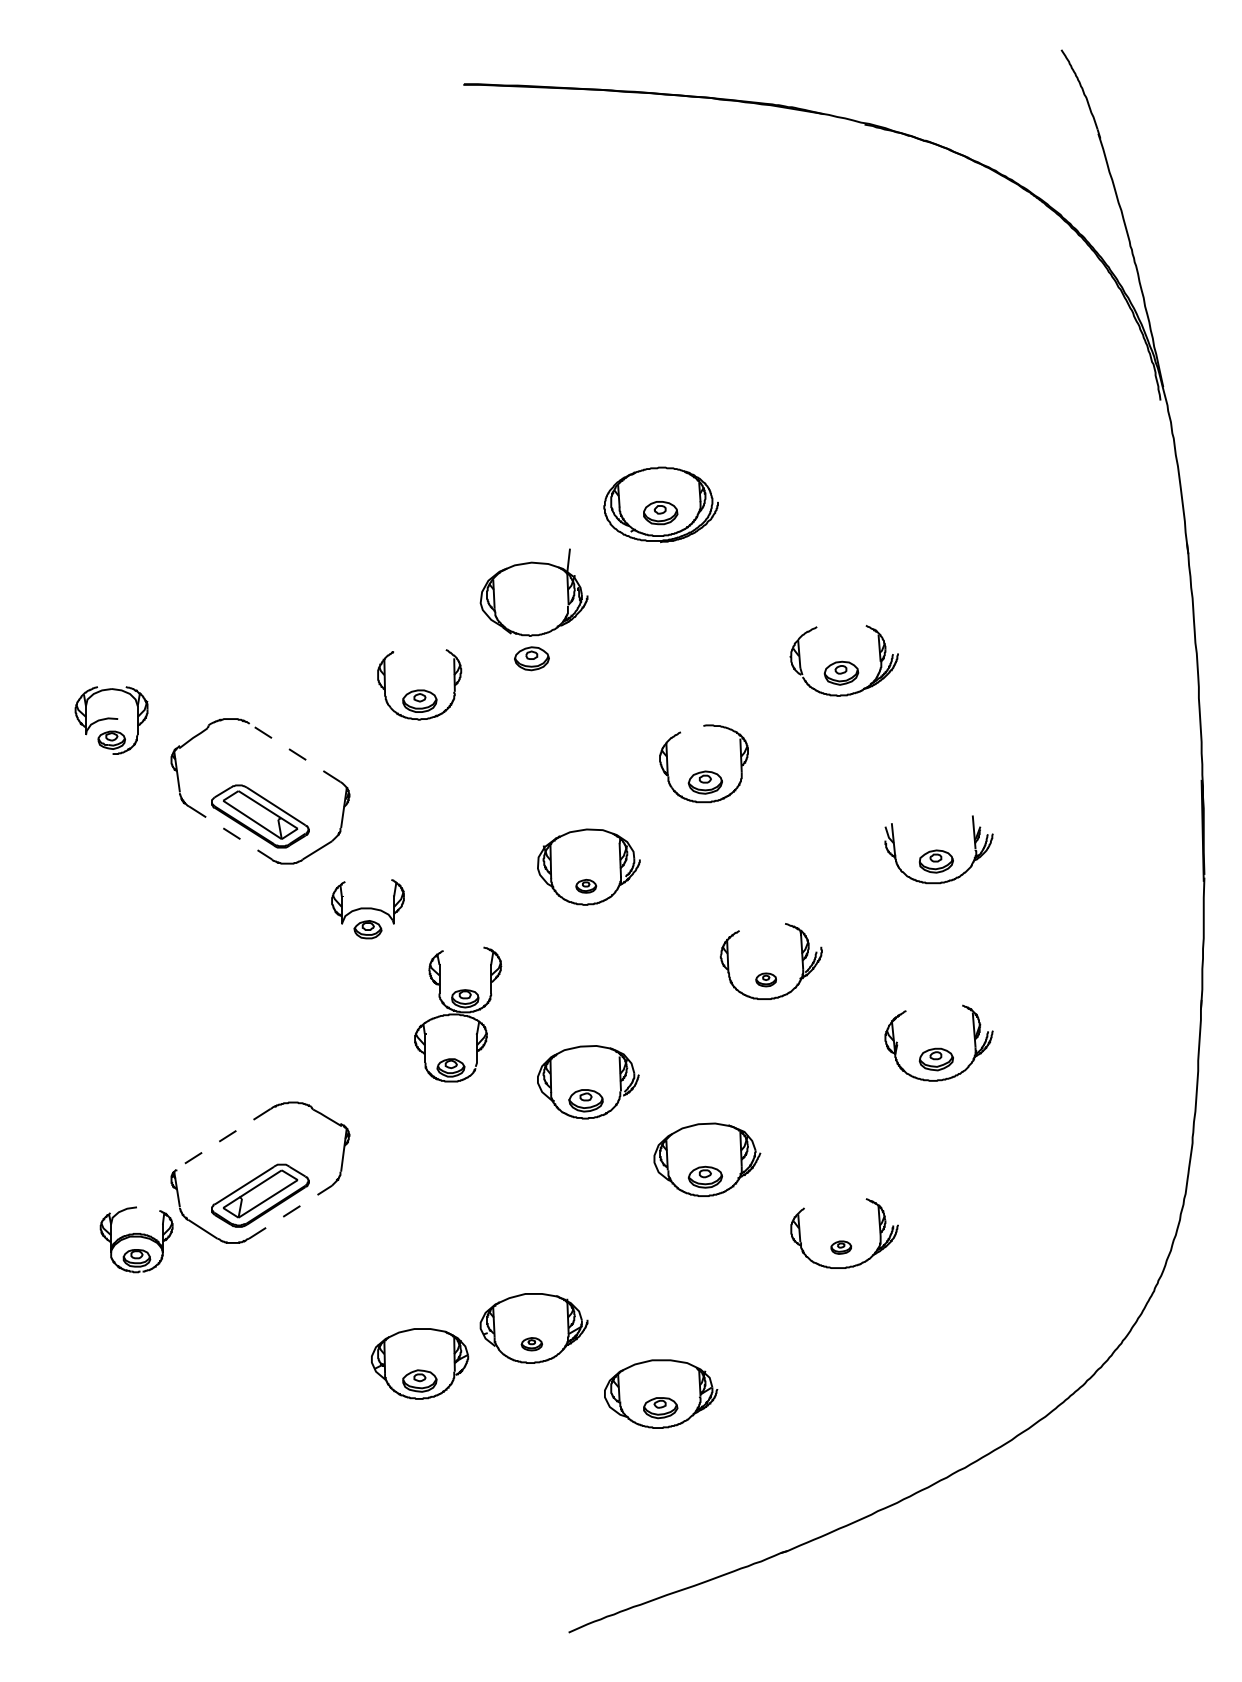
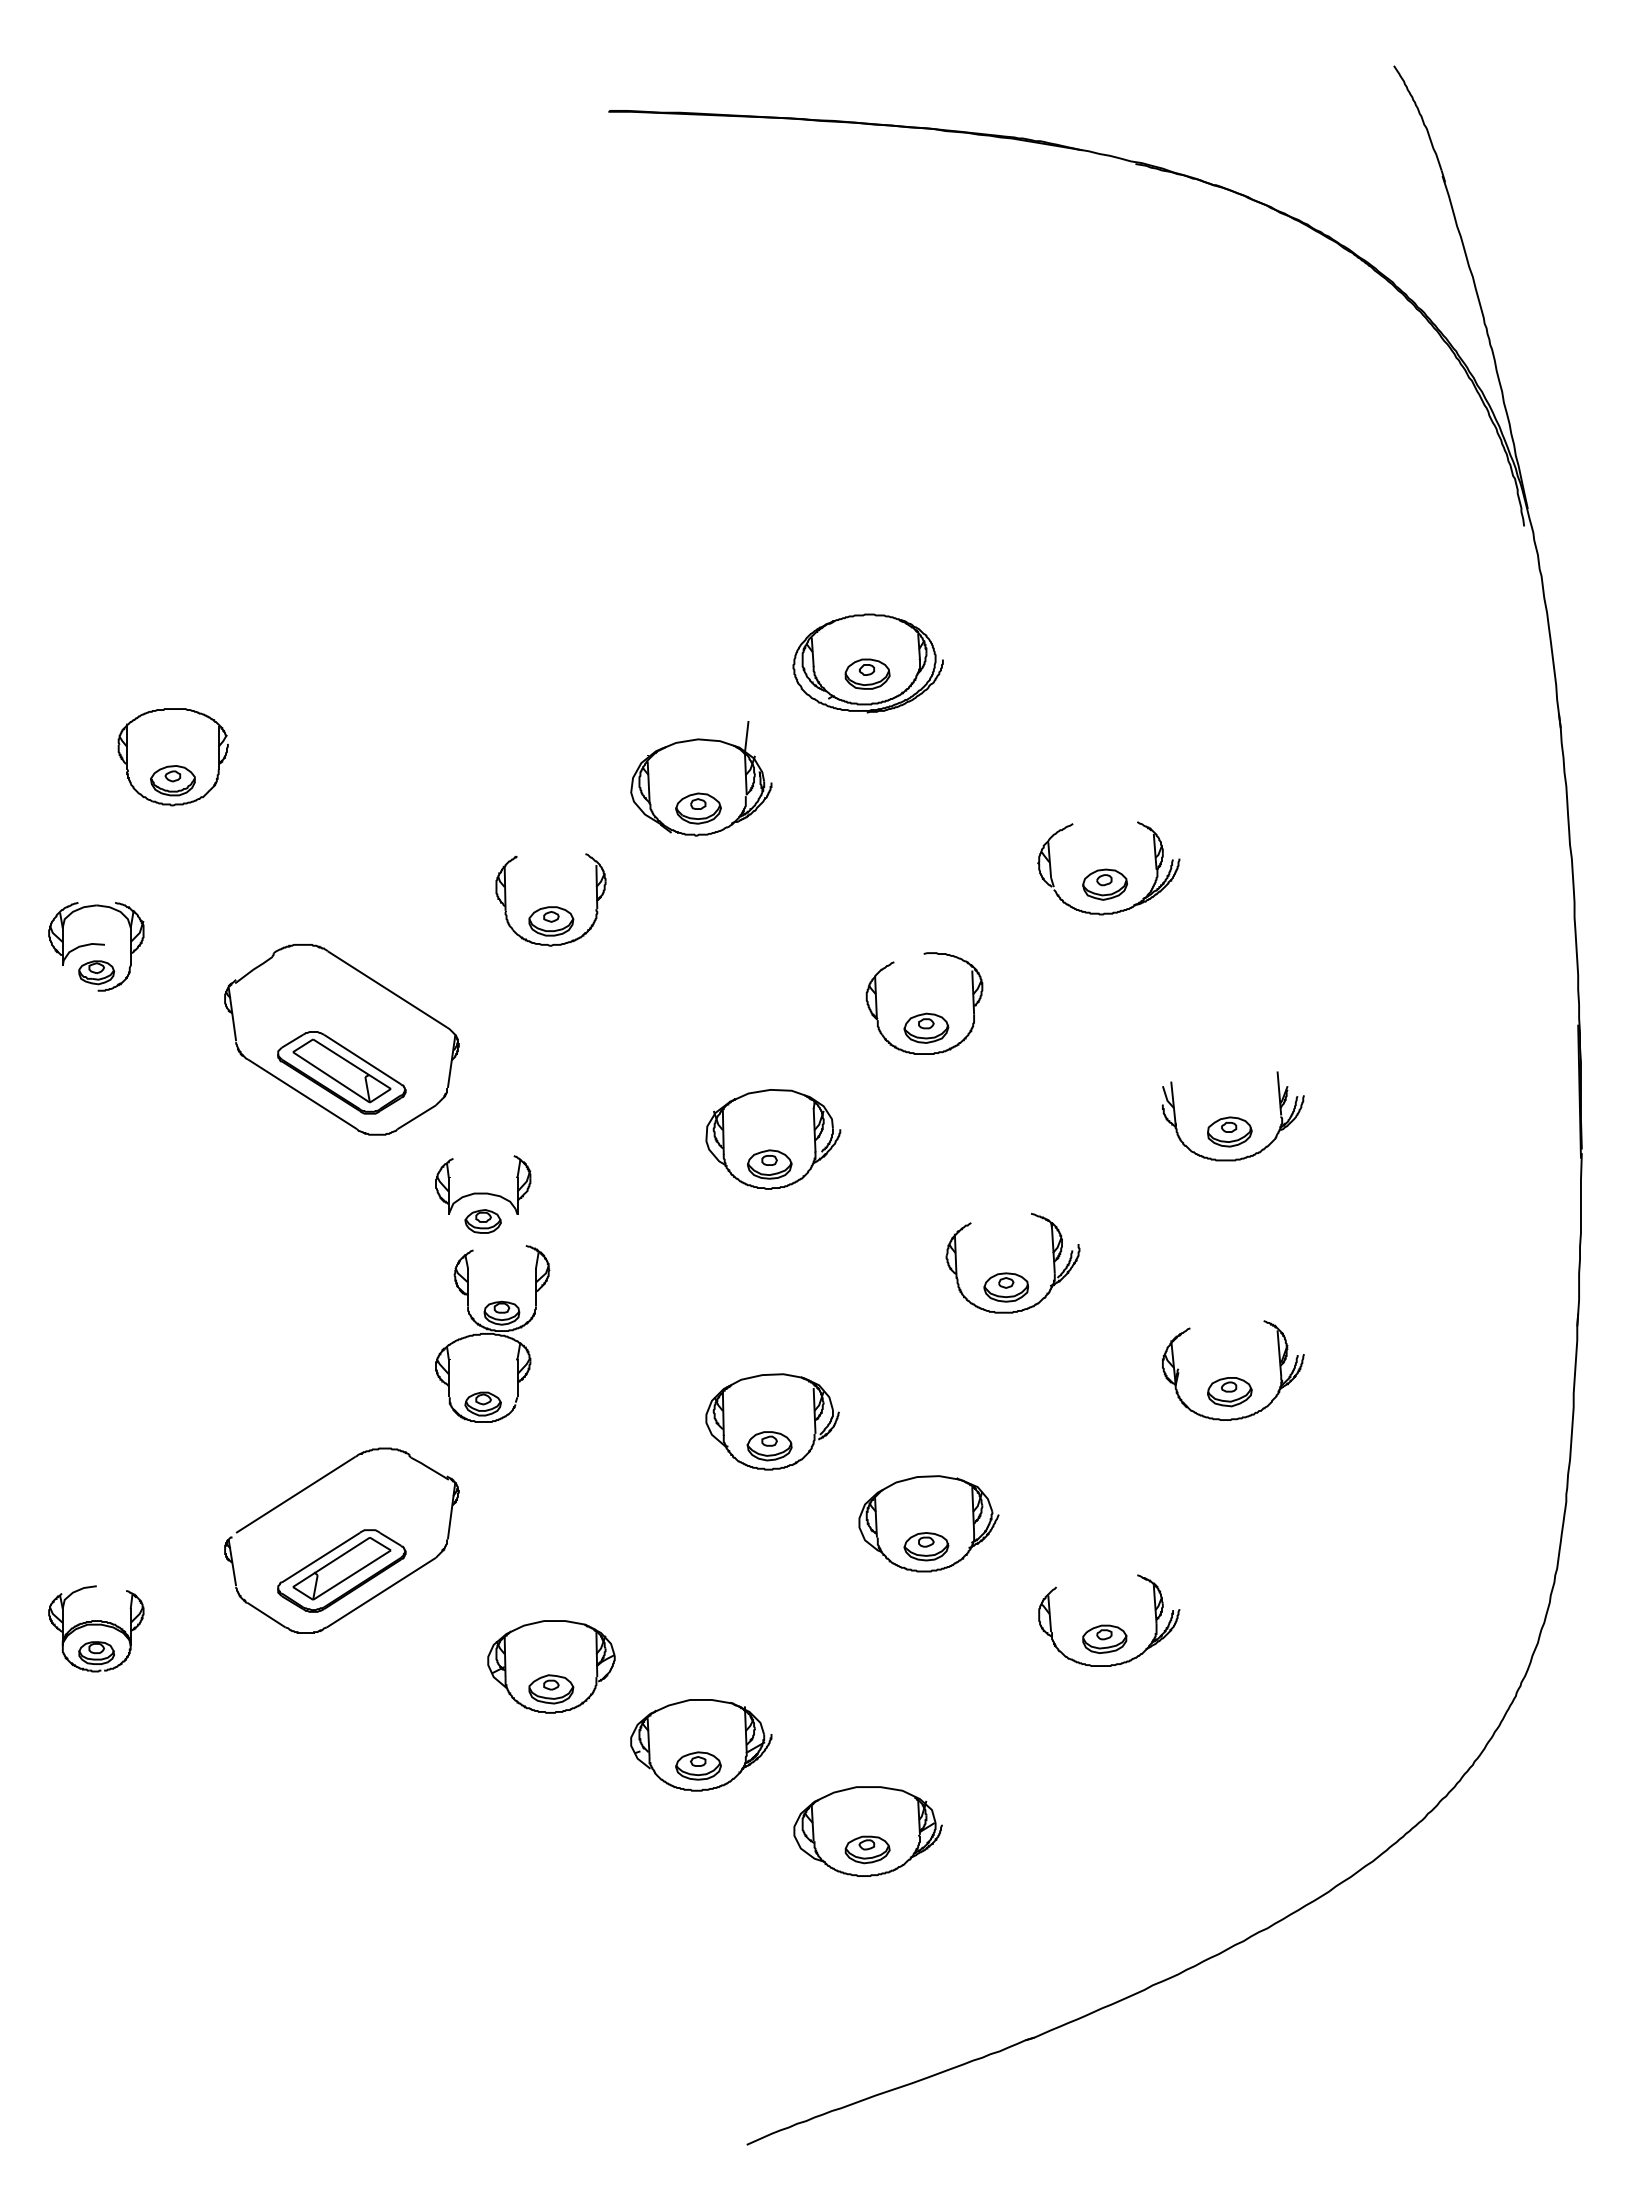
part: (131, 576) -> (172, 757), added
part: (531, 658) -> (698, 808), moved
part: (111, 720) -> (96, 946), moved
line: (295, 753) -> (387, 989), dashed -> solid
line: (230, 833) -> (302, 1094), dashed -> solid
part: (585, 886) -> (769, 1164), size x1.67
part: (765, 979) -> (1005, 1287), size x1.67
part: (458, 1014) -> (492, 1333), moved
line: (225, 1137) -> (295, 1494), dashed -> solid
line: (290, 1212) -> (381, 1592), dashed -> solid
part: (136, 1239) -> (96, 1628), moved
part: (841, 1247) -> (1104, 1638), size x1.67
part: (531, 1343) -> (698, 1765), size x1.67
part: (420, 1363) -> (551, 1666), moved

